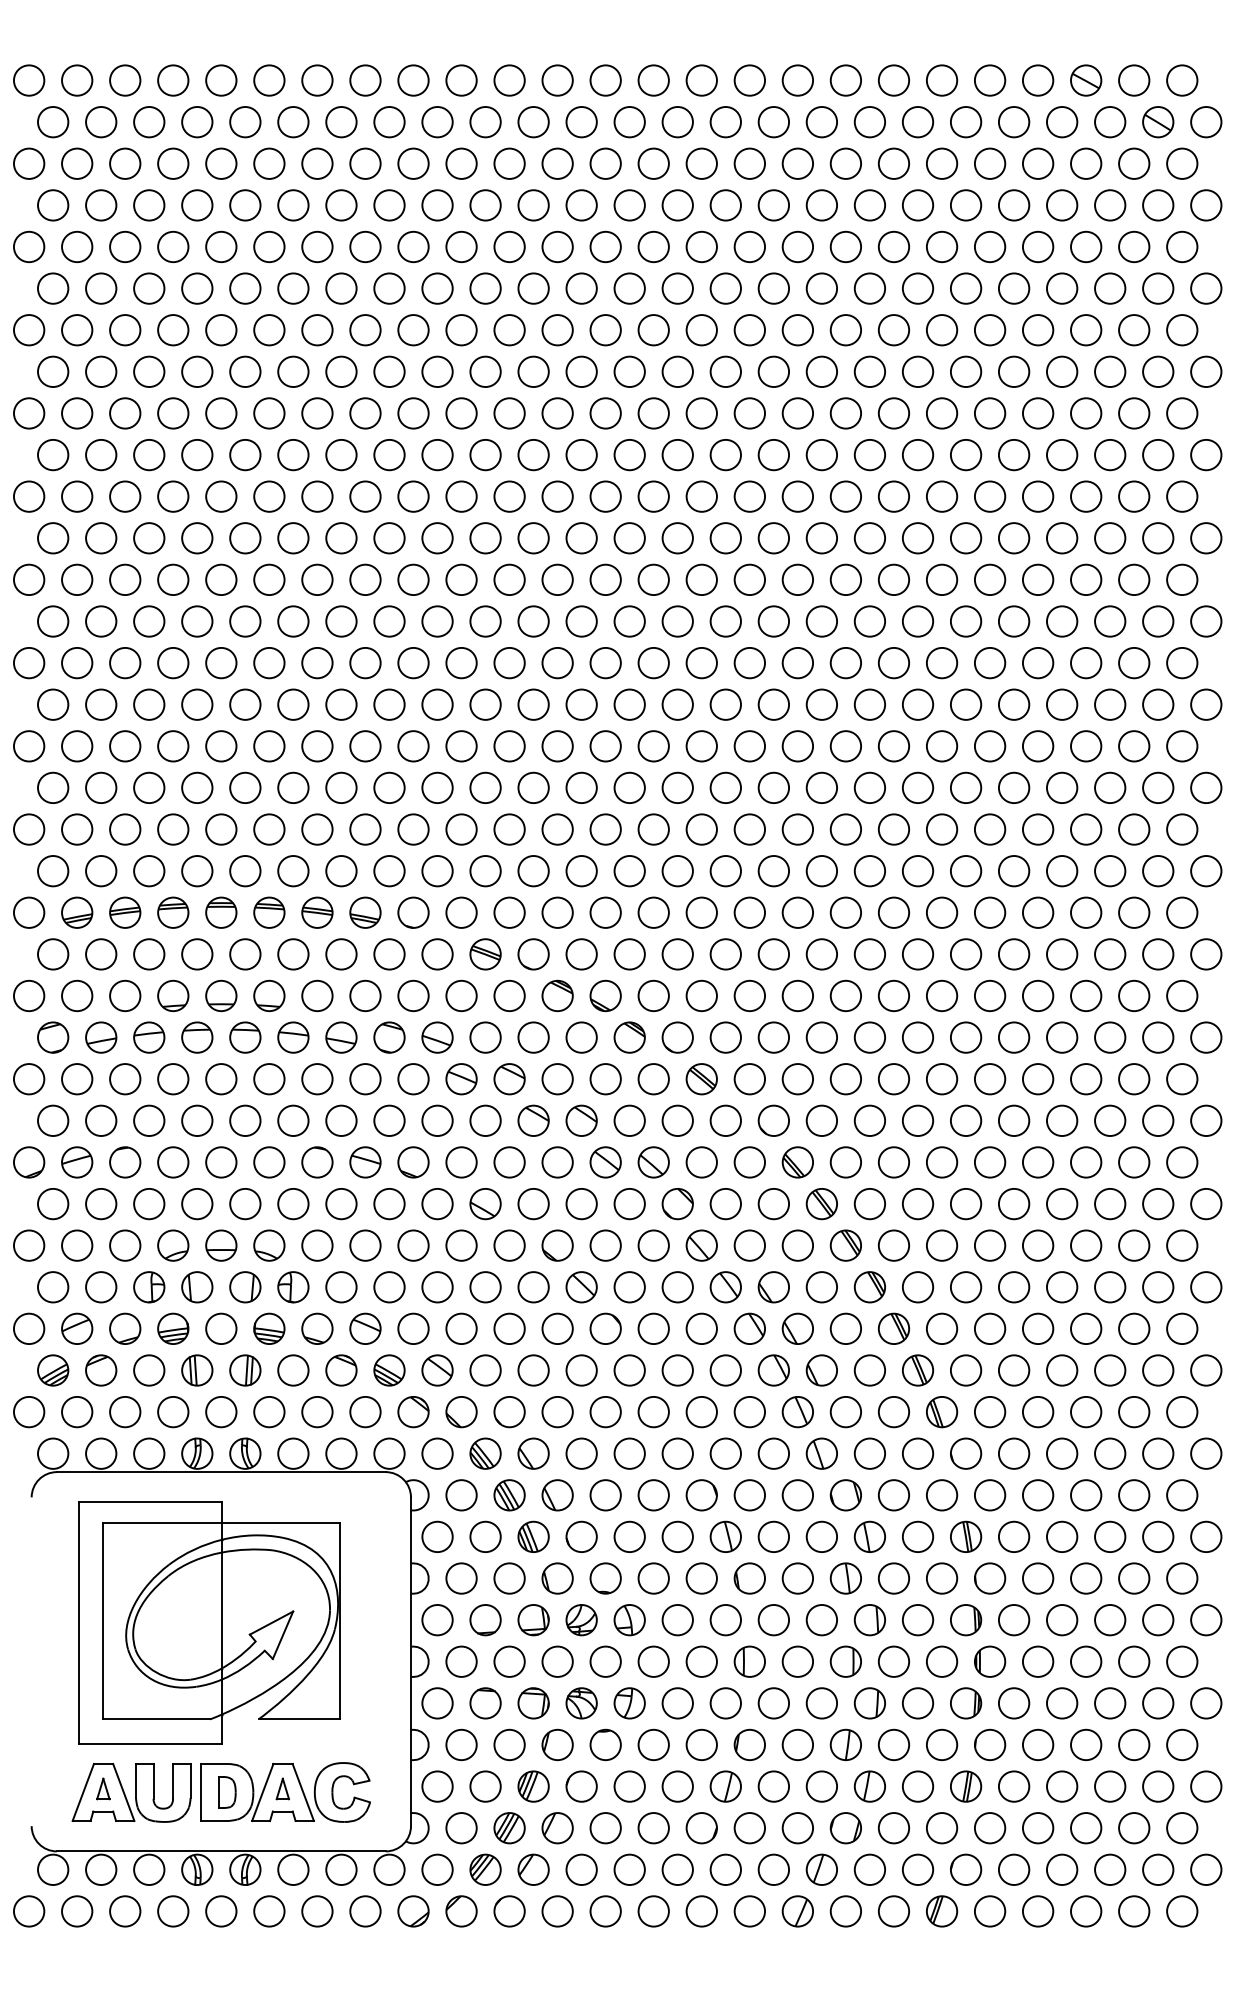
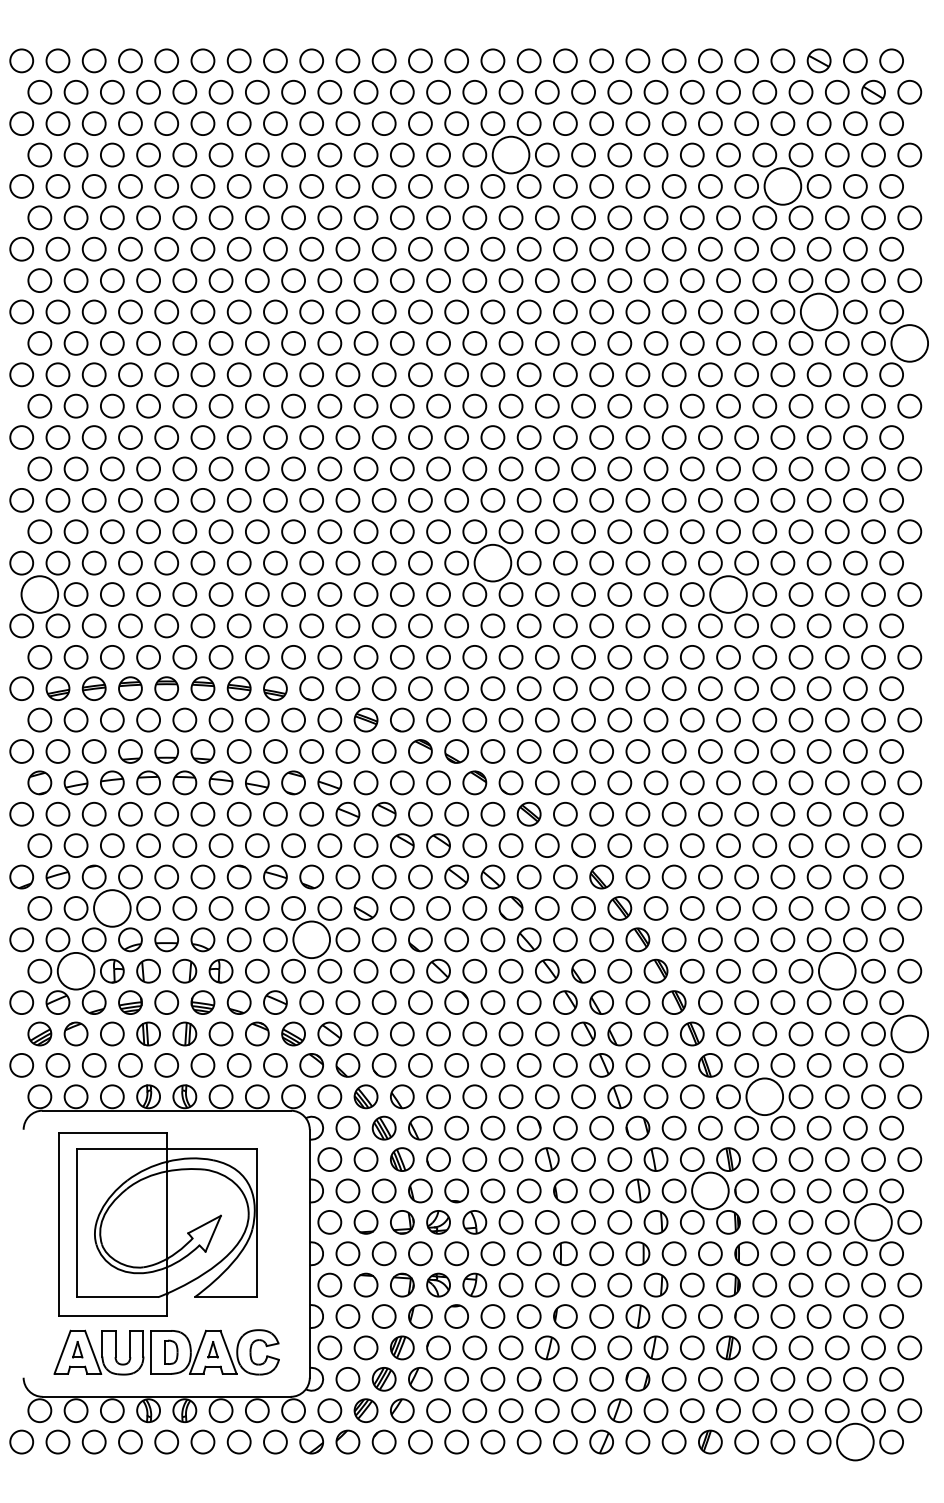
circle: (677, 205) -> (510, 155), size x1.6
circle: (1037, 246) -> (782, 186), size x1.6
circle: (1086, 413) -> (819, 312), size x1.6
circle: (1206, 454) -> (909, 342), size x1.6
circle: (653, 746) -> (492, 563), size x1.6
circle: (53, 787) -> (40, 594), size x1.6
circle: (965, 787) -> (728, 594), size x1.6
circle: (149, 1203) -> (112, 908), size x1.6
circle: (413, 1245) -> (311, 939), size x1.6
circle: (101, 1287) -> (76, 971), size x1.6
circle: (1110, 1287) -> (837, 971), size x1.6
circle: (1206, 1370) -> (909, 1034), size x1.6
circle: (1013, 1453) -> (764, 1096), size x1.6
circle: (941, 1578) -> (710, 1190), size x1.6
circle: (1158, 1619) -> (873, 1221), size x1.6
circle: (1134, 1911) -> (855, 1442), size x1.6

